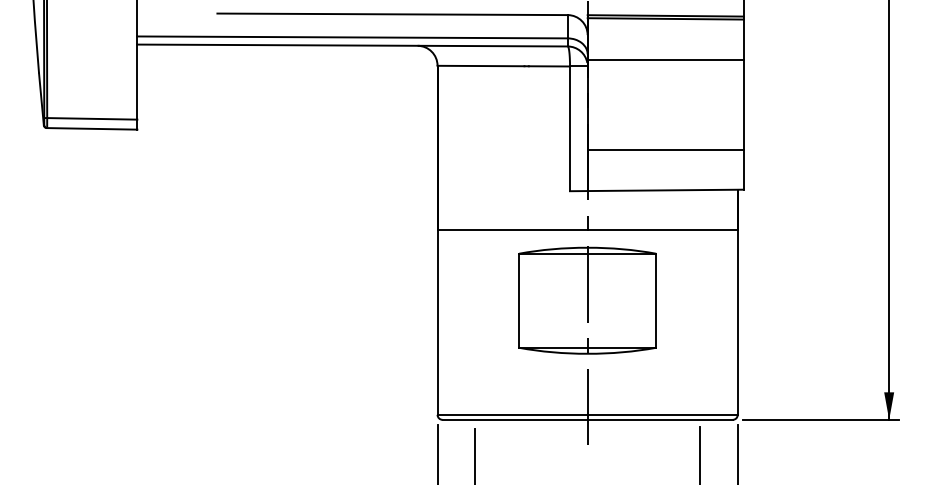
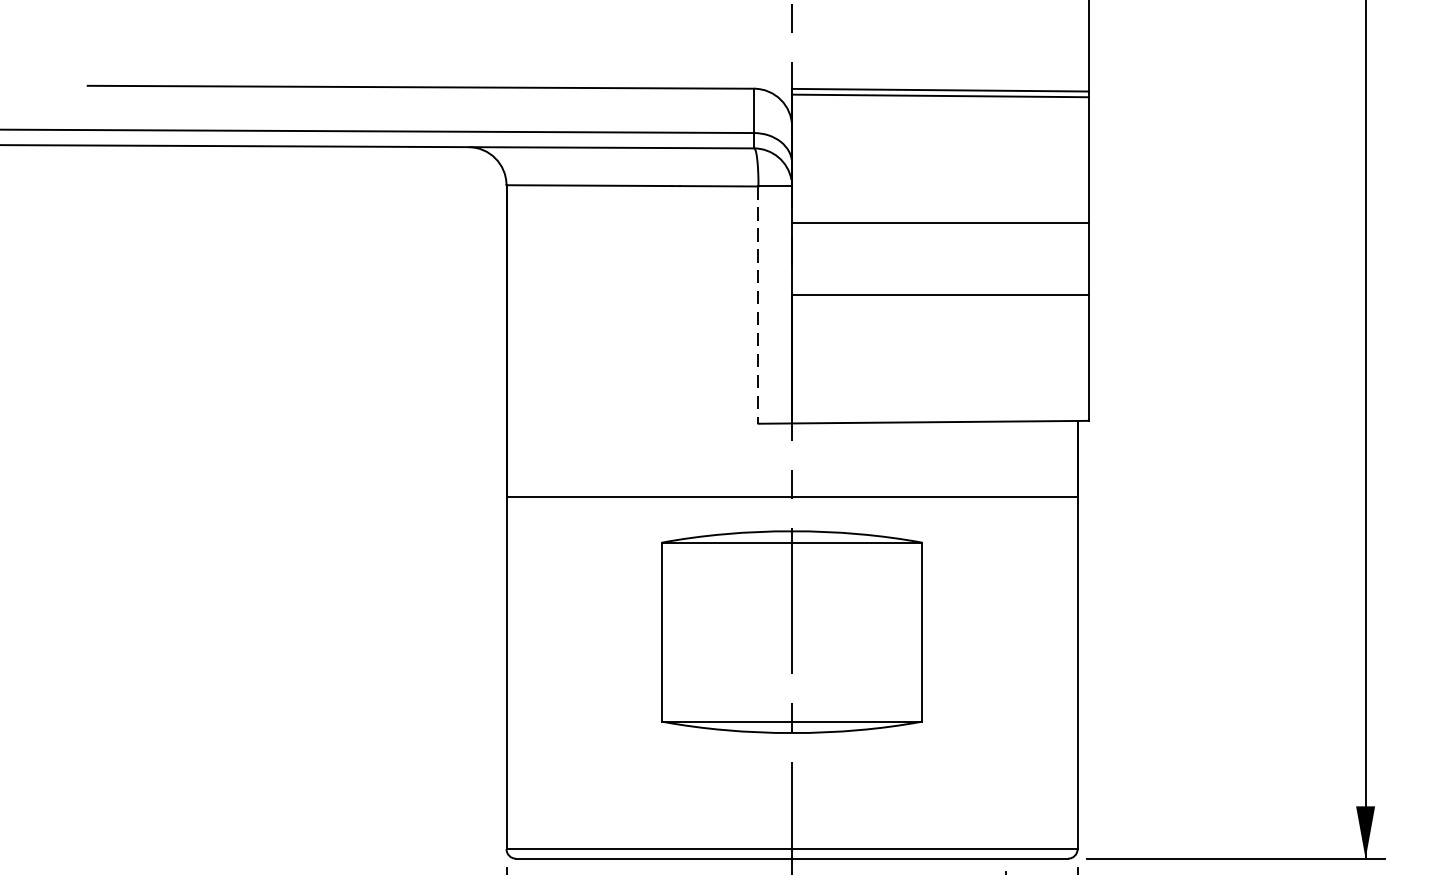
line: (665, 59) -> (940, 222), moved
line: (570, 129) -> (759, 306), solid -> dashed
line: (665, 149) -> (940, 294), moved

